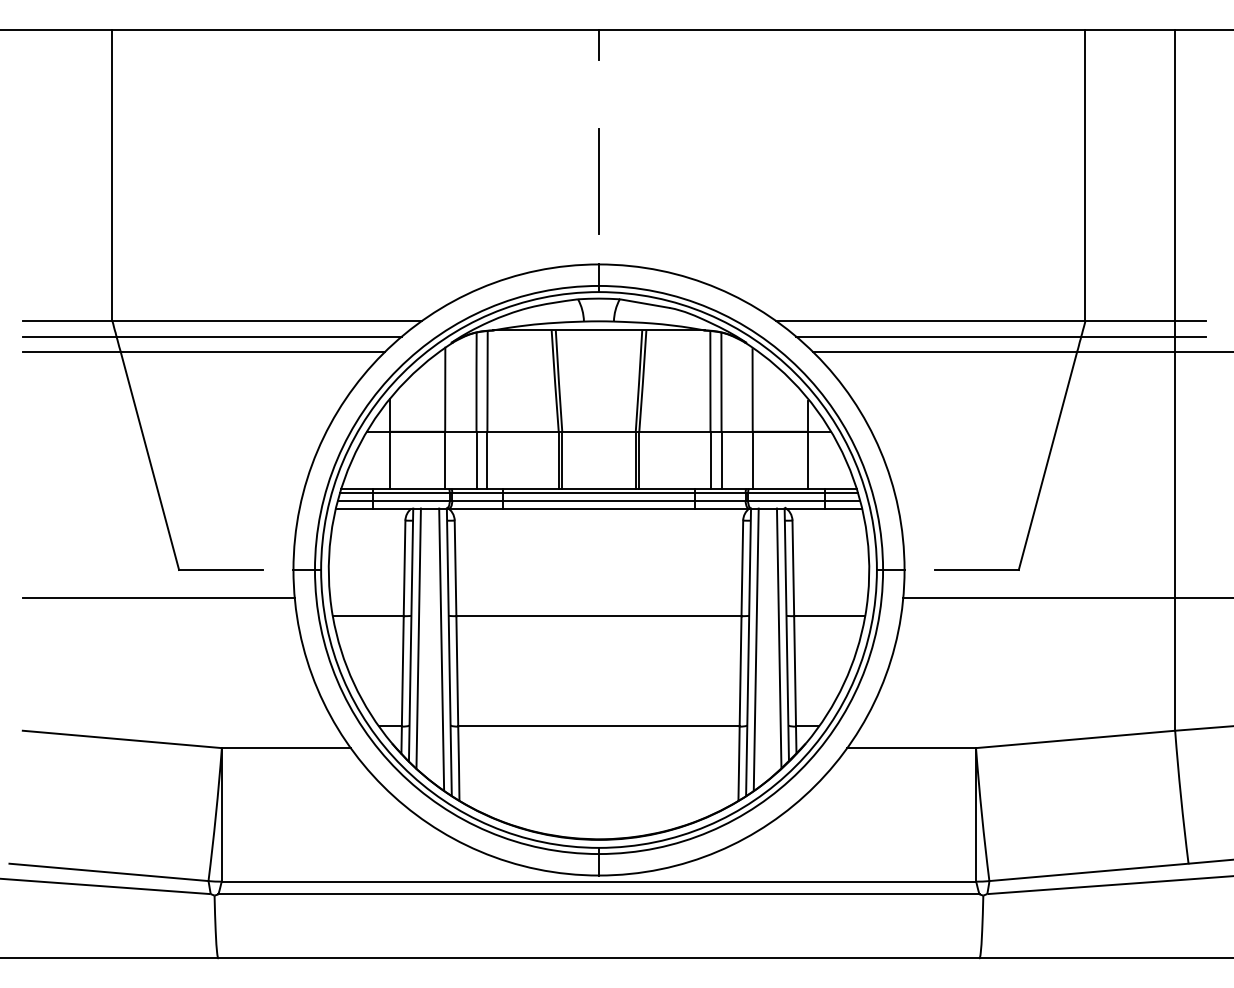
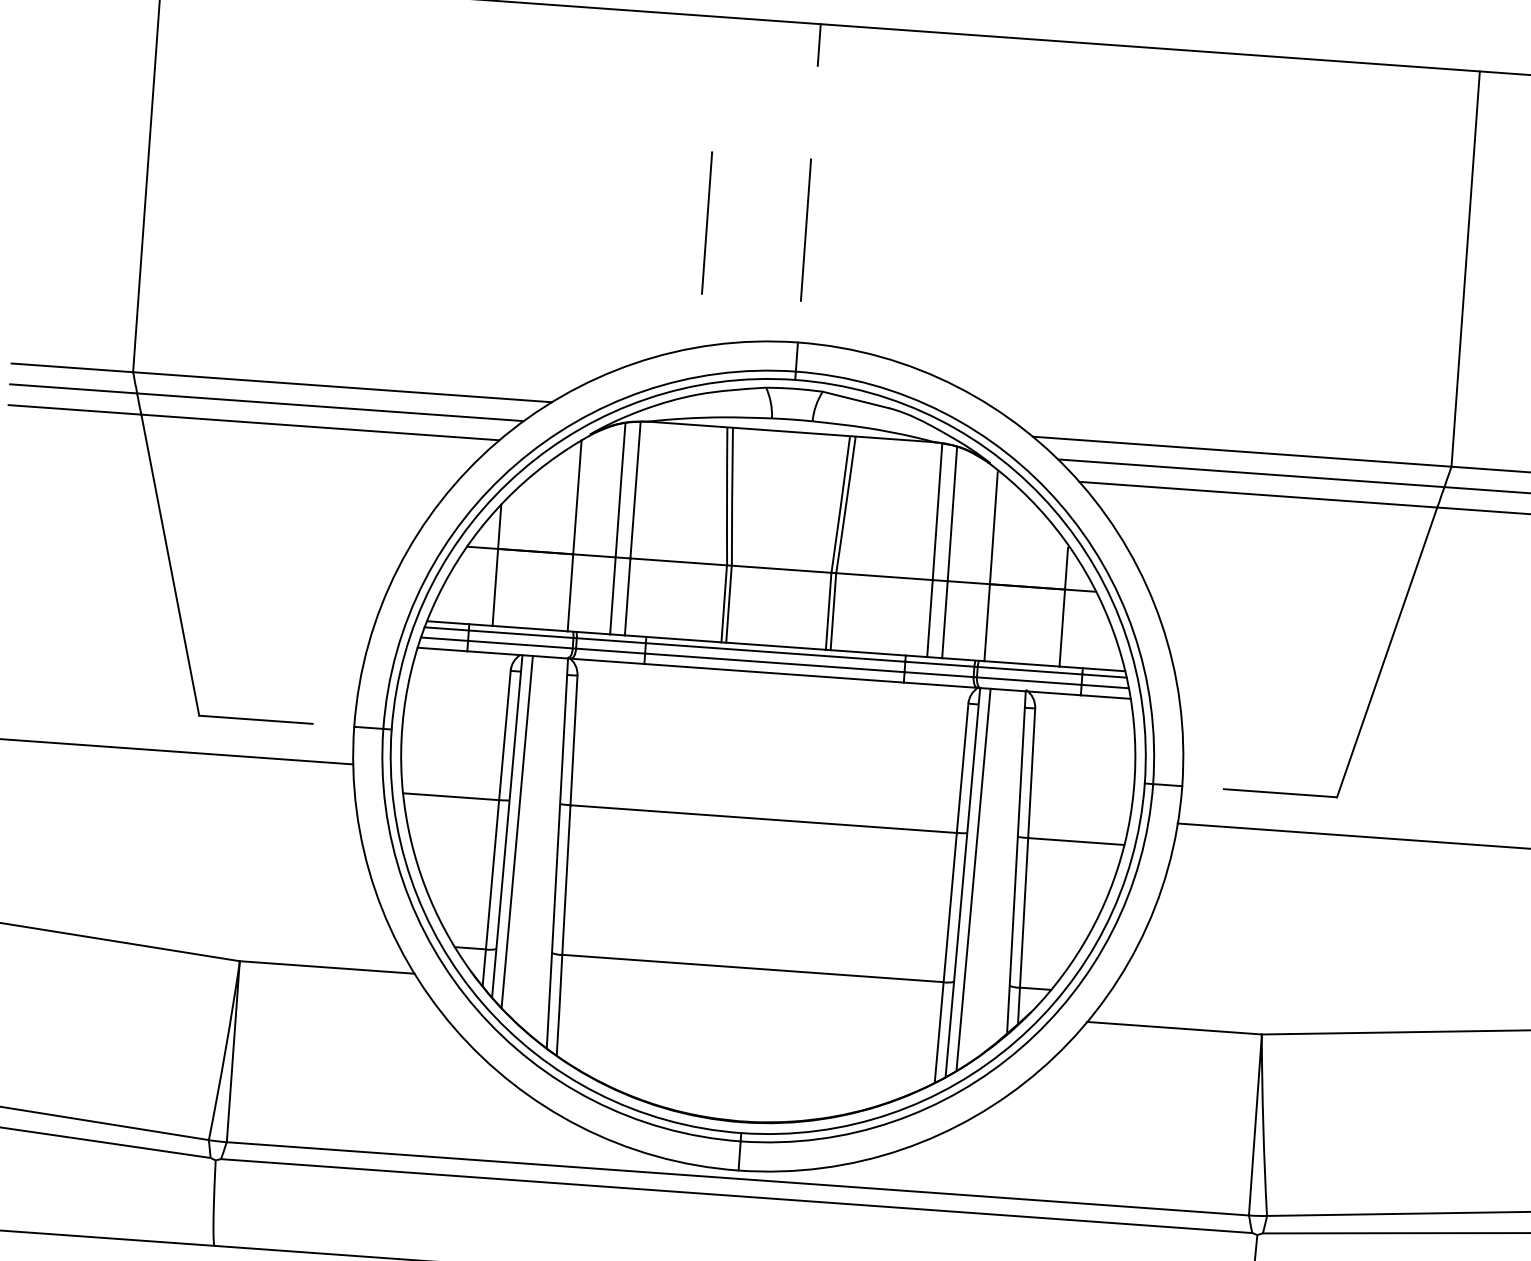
line: (525, 181) -> (706, 222), added
line: (778, 637) -> (1004, 865), removed
line: (441, 649) -> (547, 848), removed

